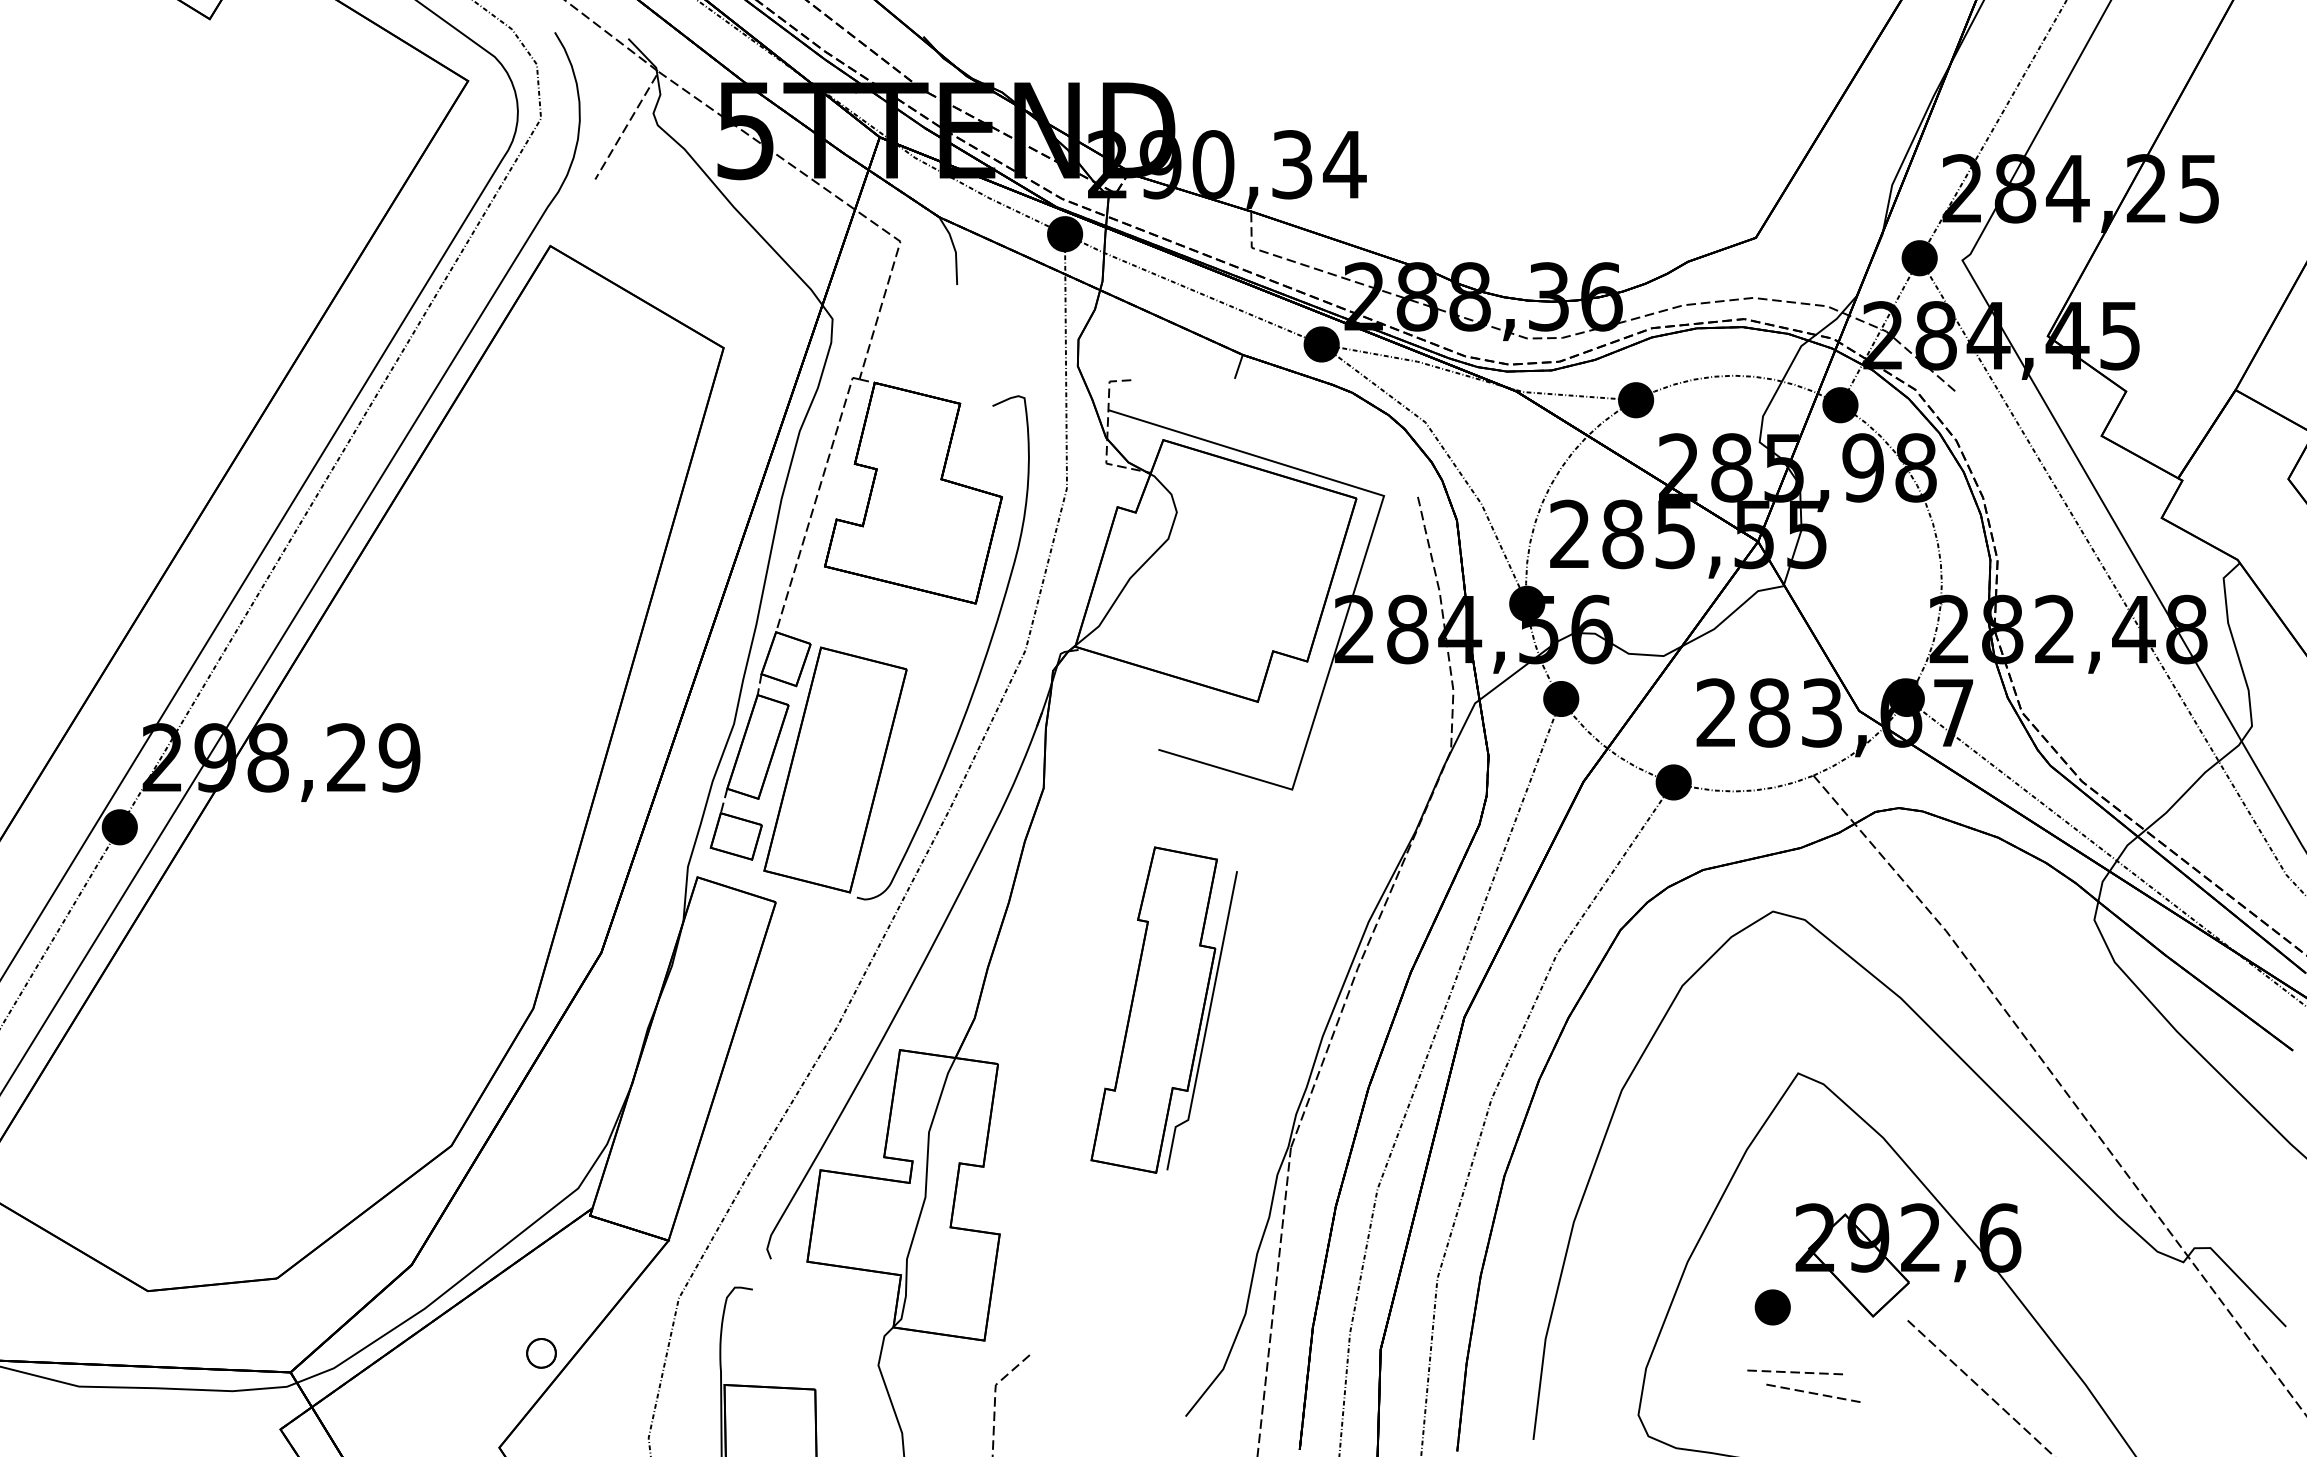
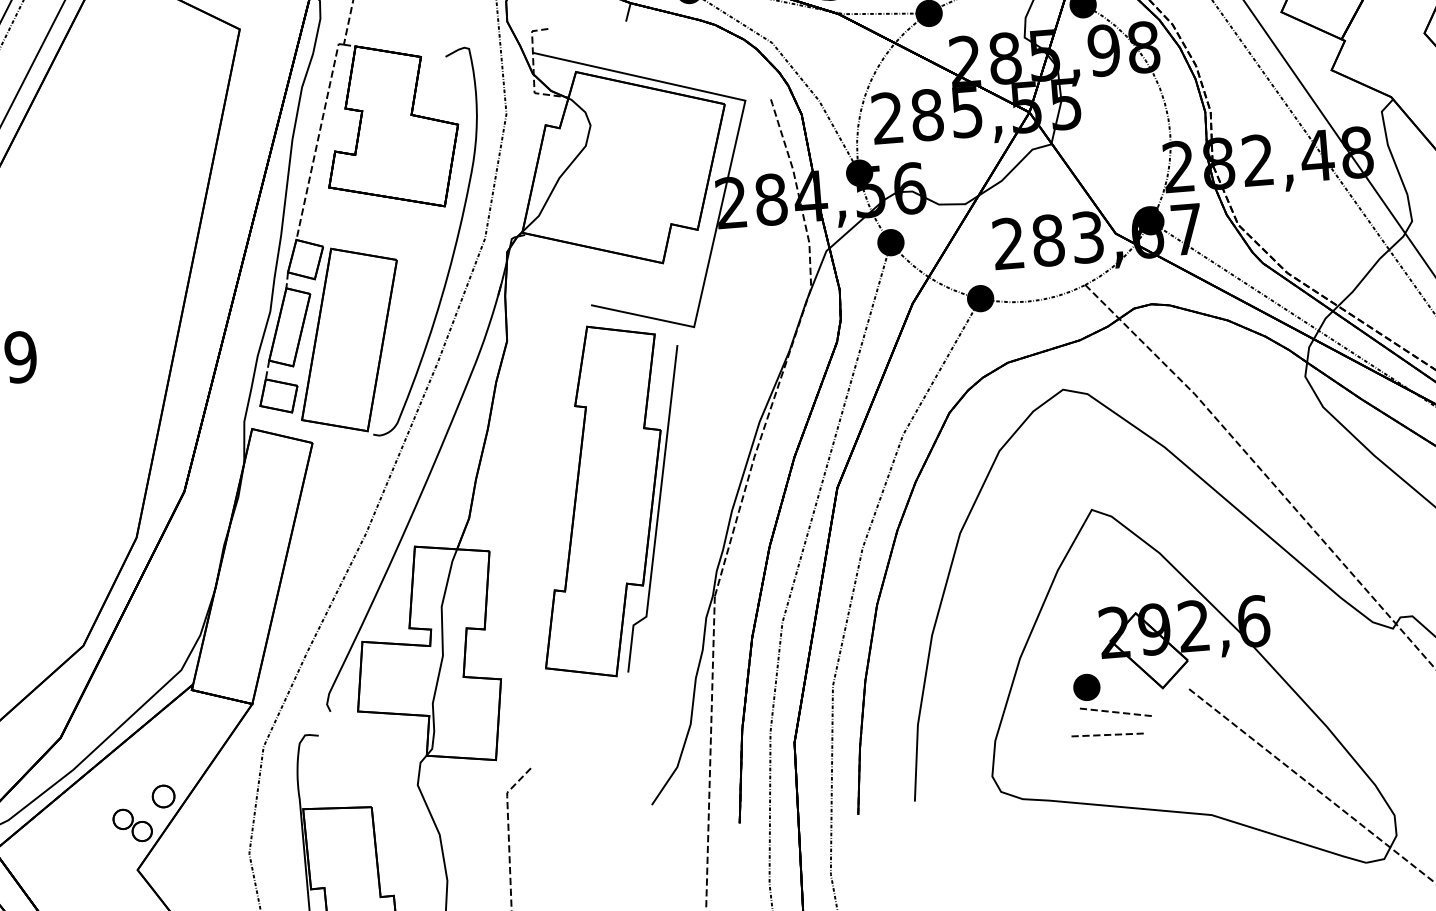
part: (1164, 1009) -> (611, 500), size x1.43
part: (497, 1387) -> (132, 824), added
line: (1813, 1392) -> (1115, 711), moved

